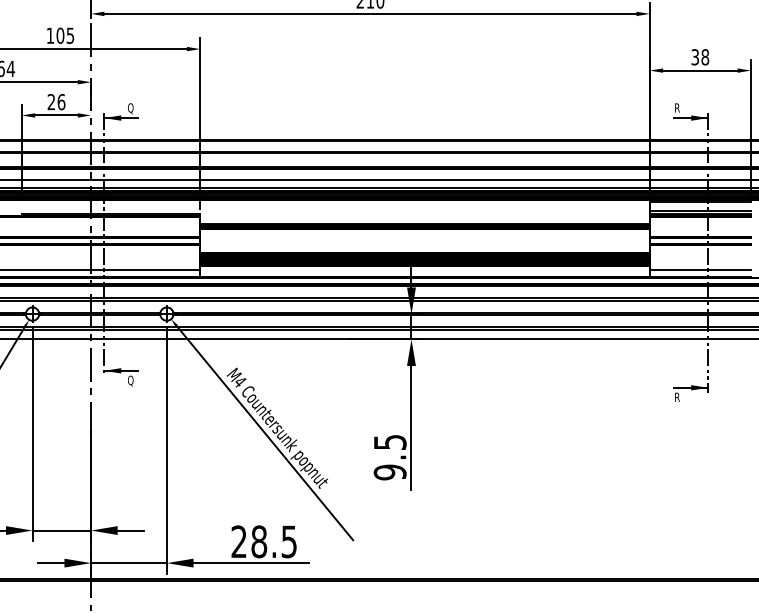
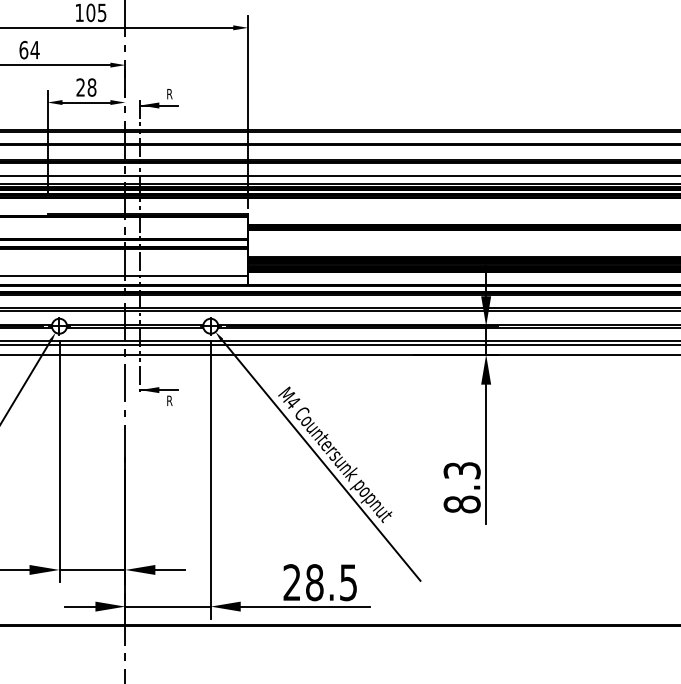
text: (61, 102) -> (92, 87), 26 -> 28
text: (130, 108) -> (169, 94), Q -> R
text: (130, 380) -> (169, 400), Q -> R
text: (389, 457) -> (461, 487), 9.5 -> 8.3

